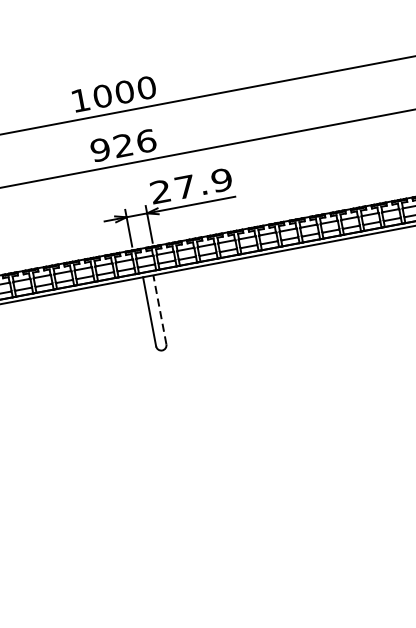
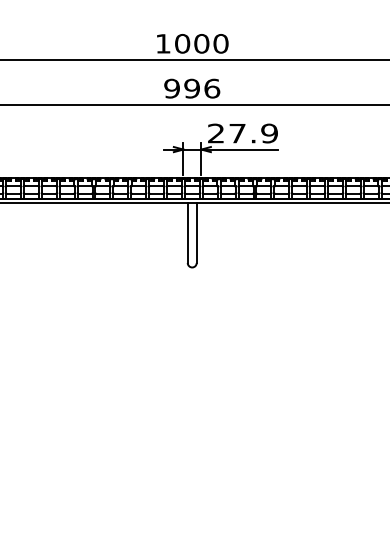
text: (122, 145) -> (191, 88), 926 -> 996
line: (159, 309) -> (196, 232), dashed -> solid

